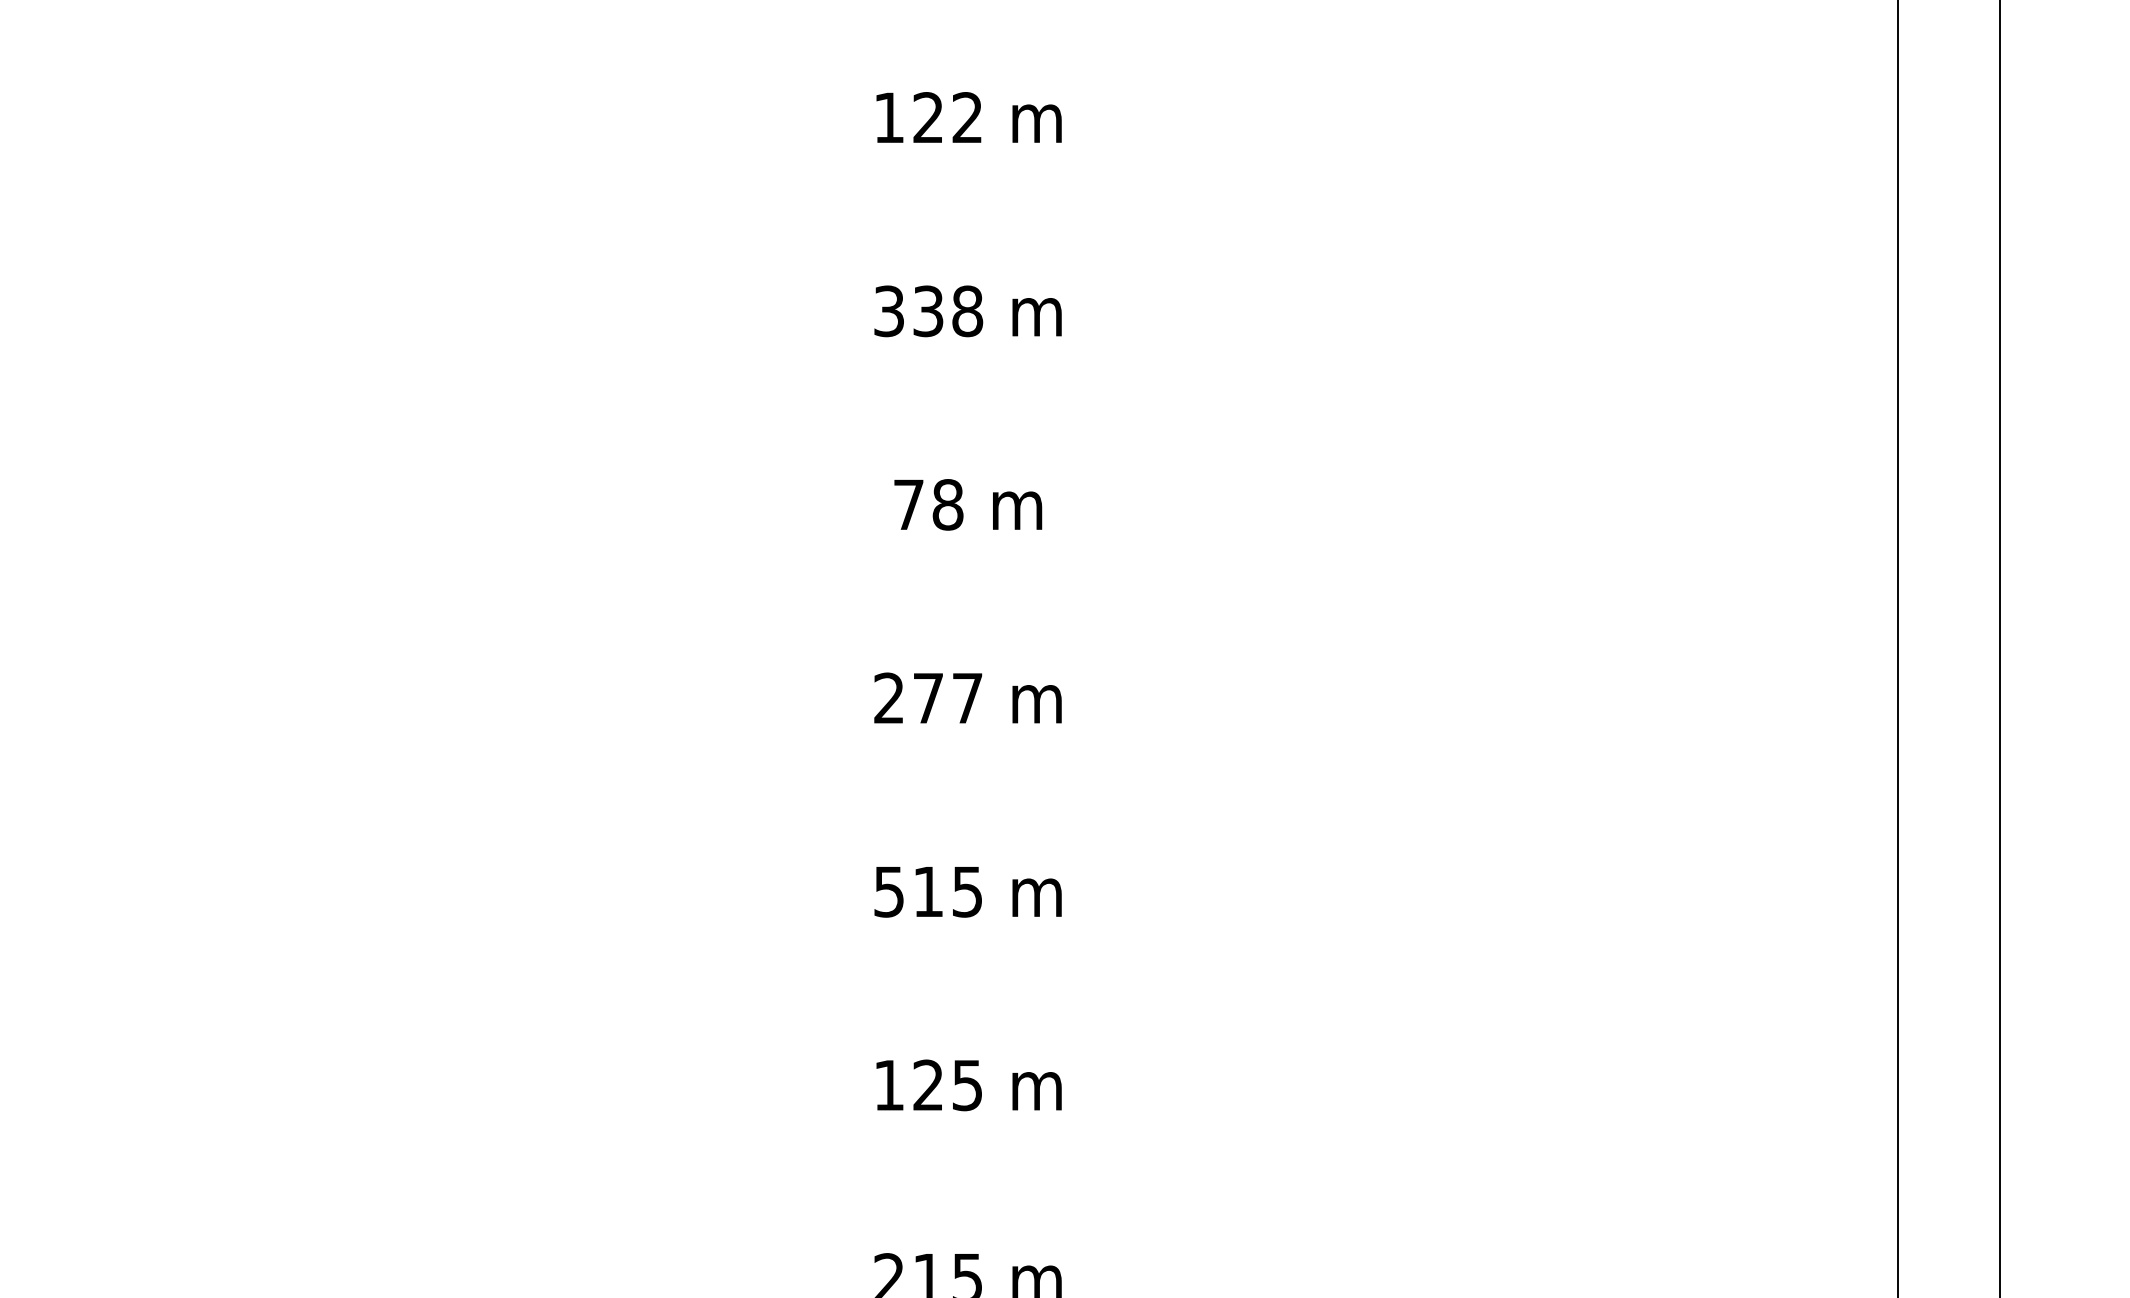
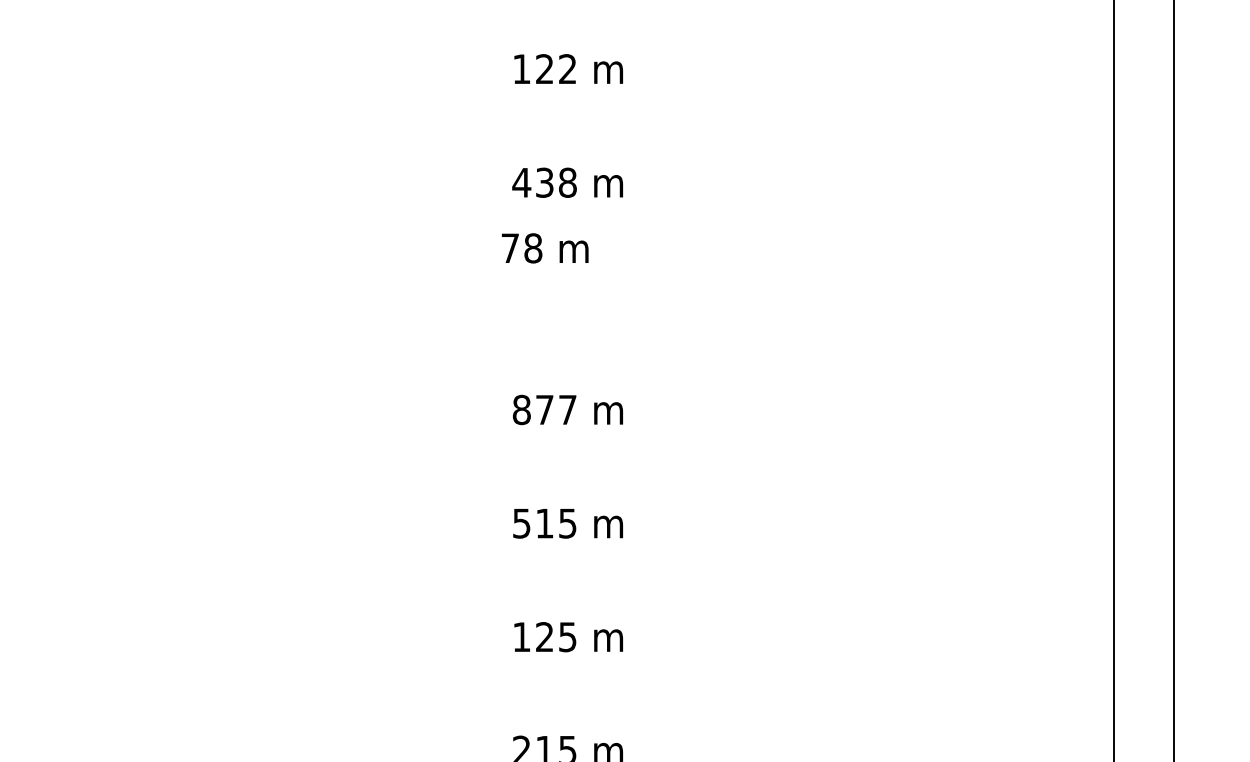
text: (888, 310) -> (521, 182), 338 -> 438
text: (968, 505) -> (545, 248), moved
text: (888, 697) -> (521, 409), 277 -> 877

